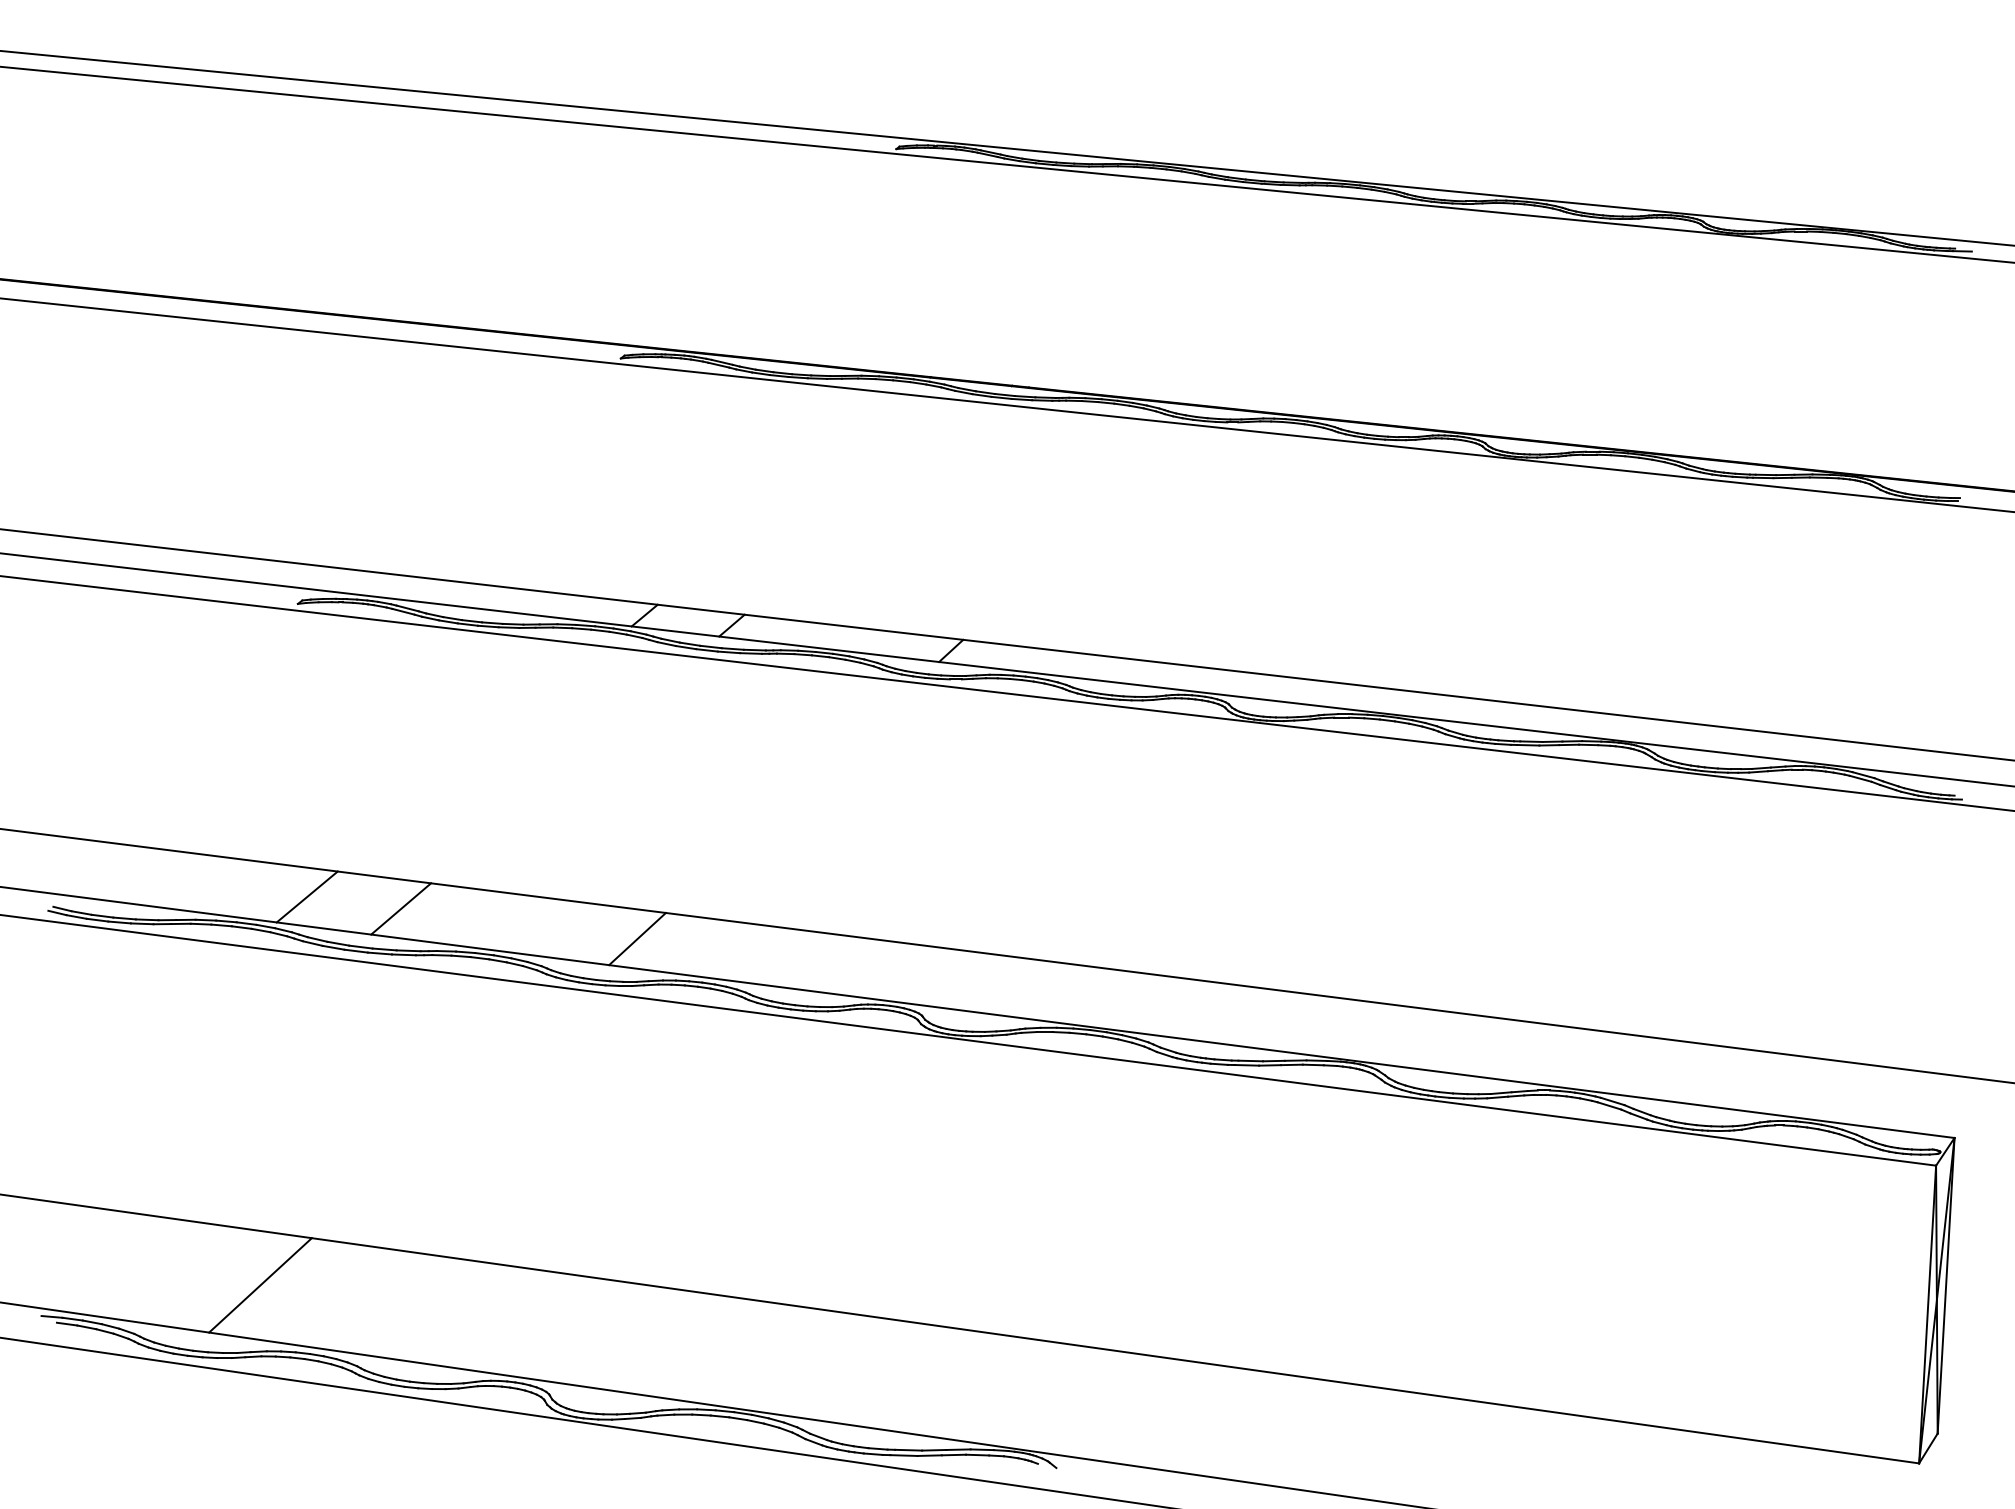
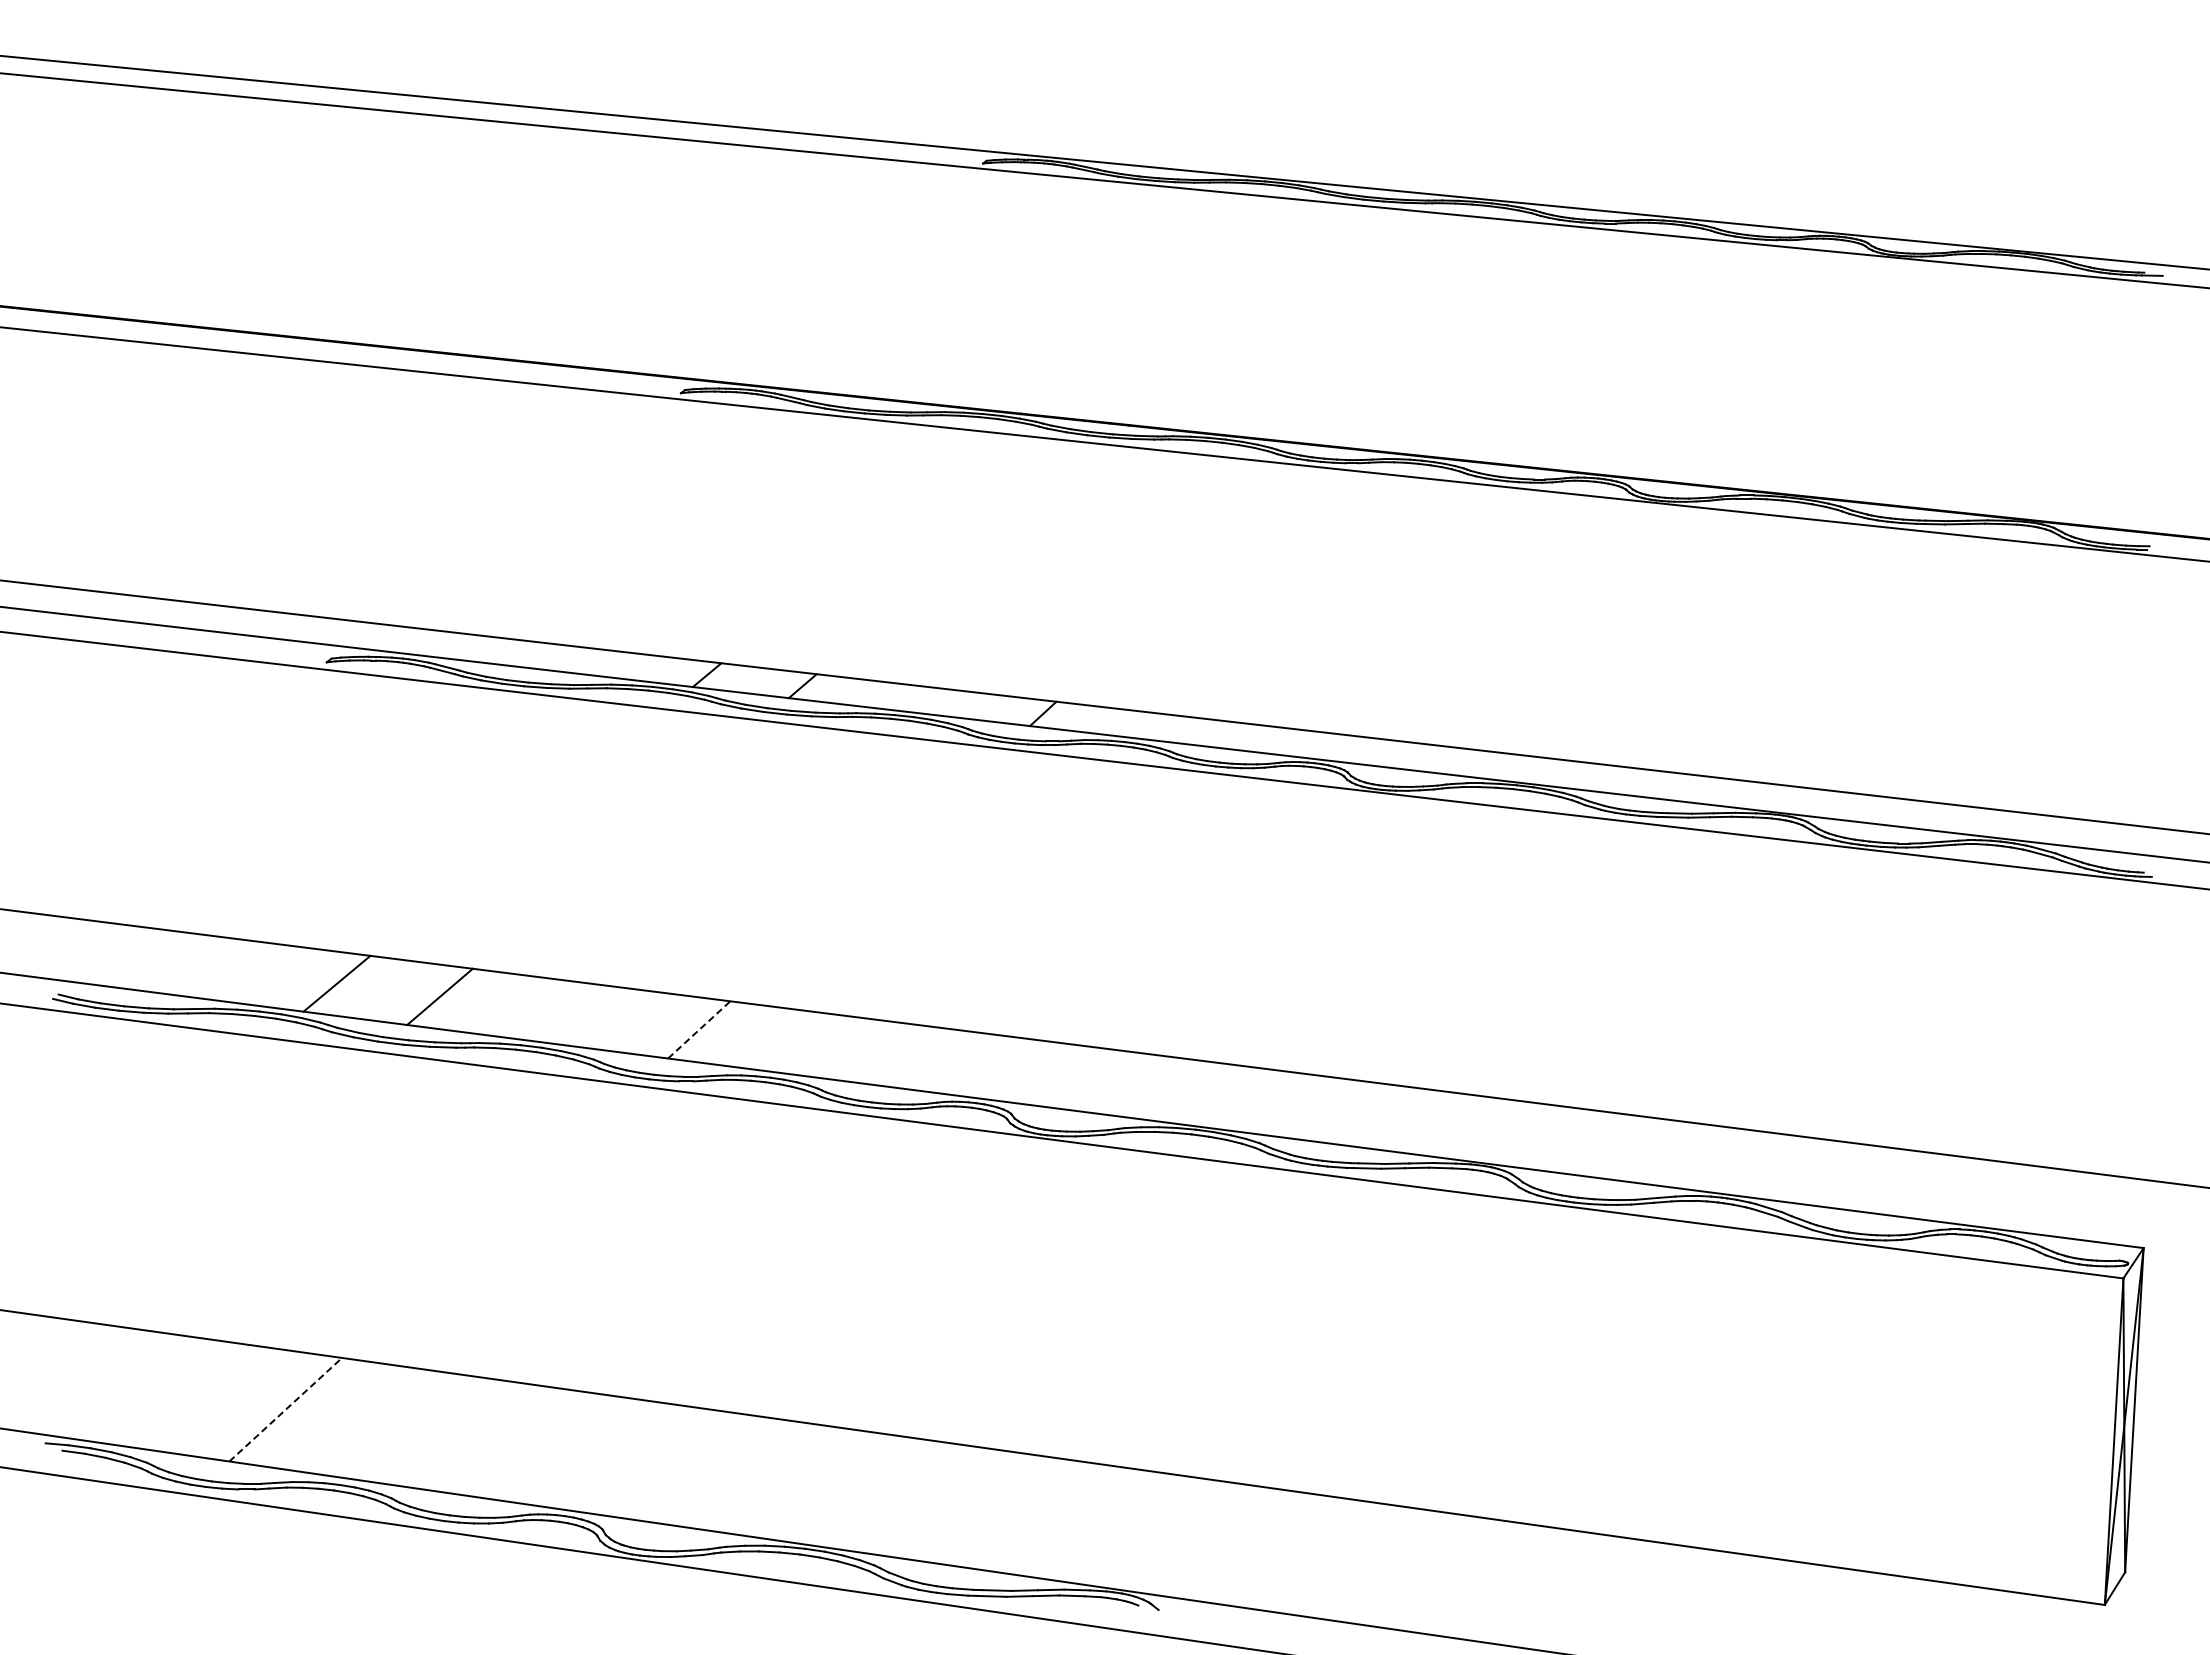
line: (637, 938) -> (699, 1029), solid -> dashed
line: (260, 1285) -> (285, 1409), solid -> dashed

